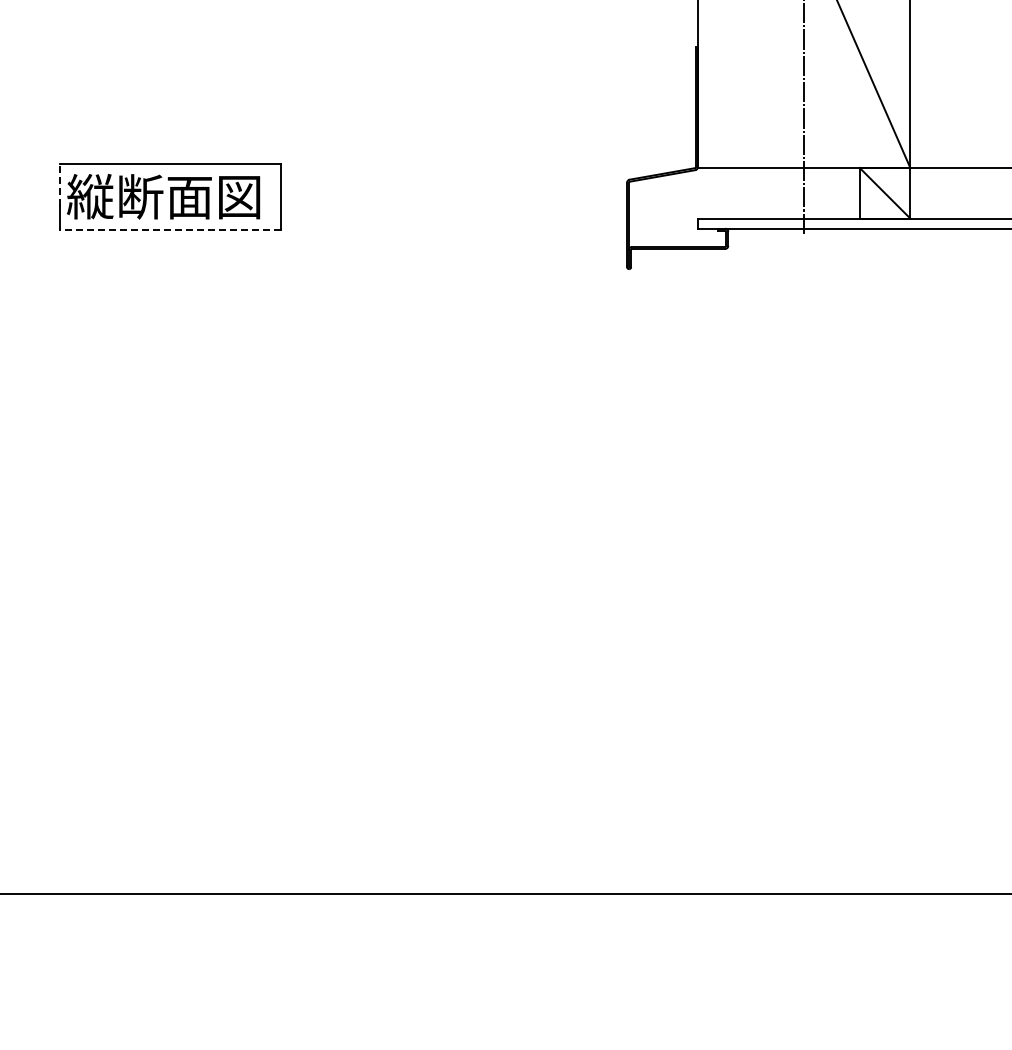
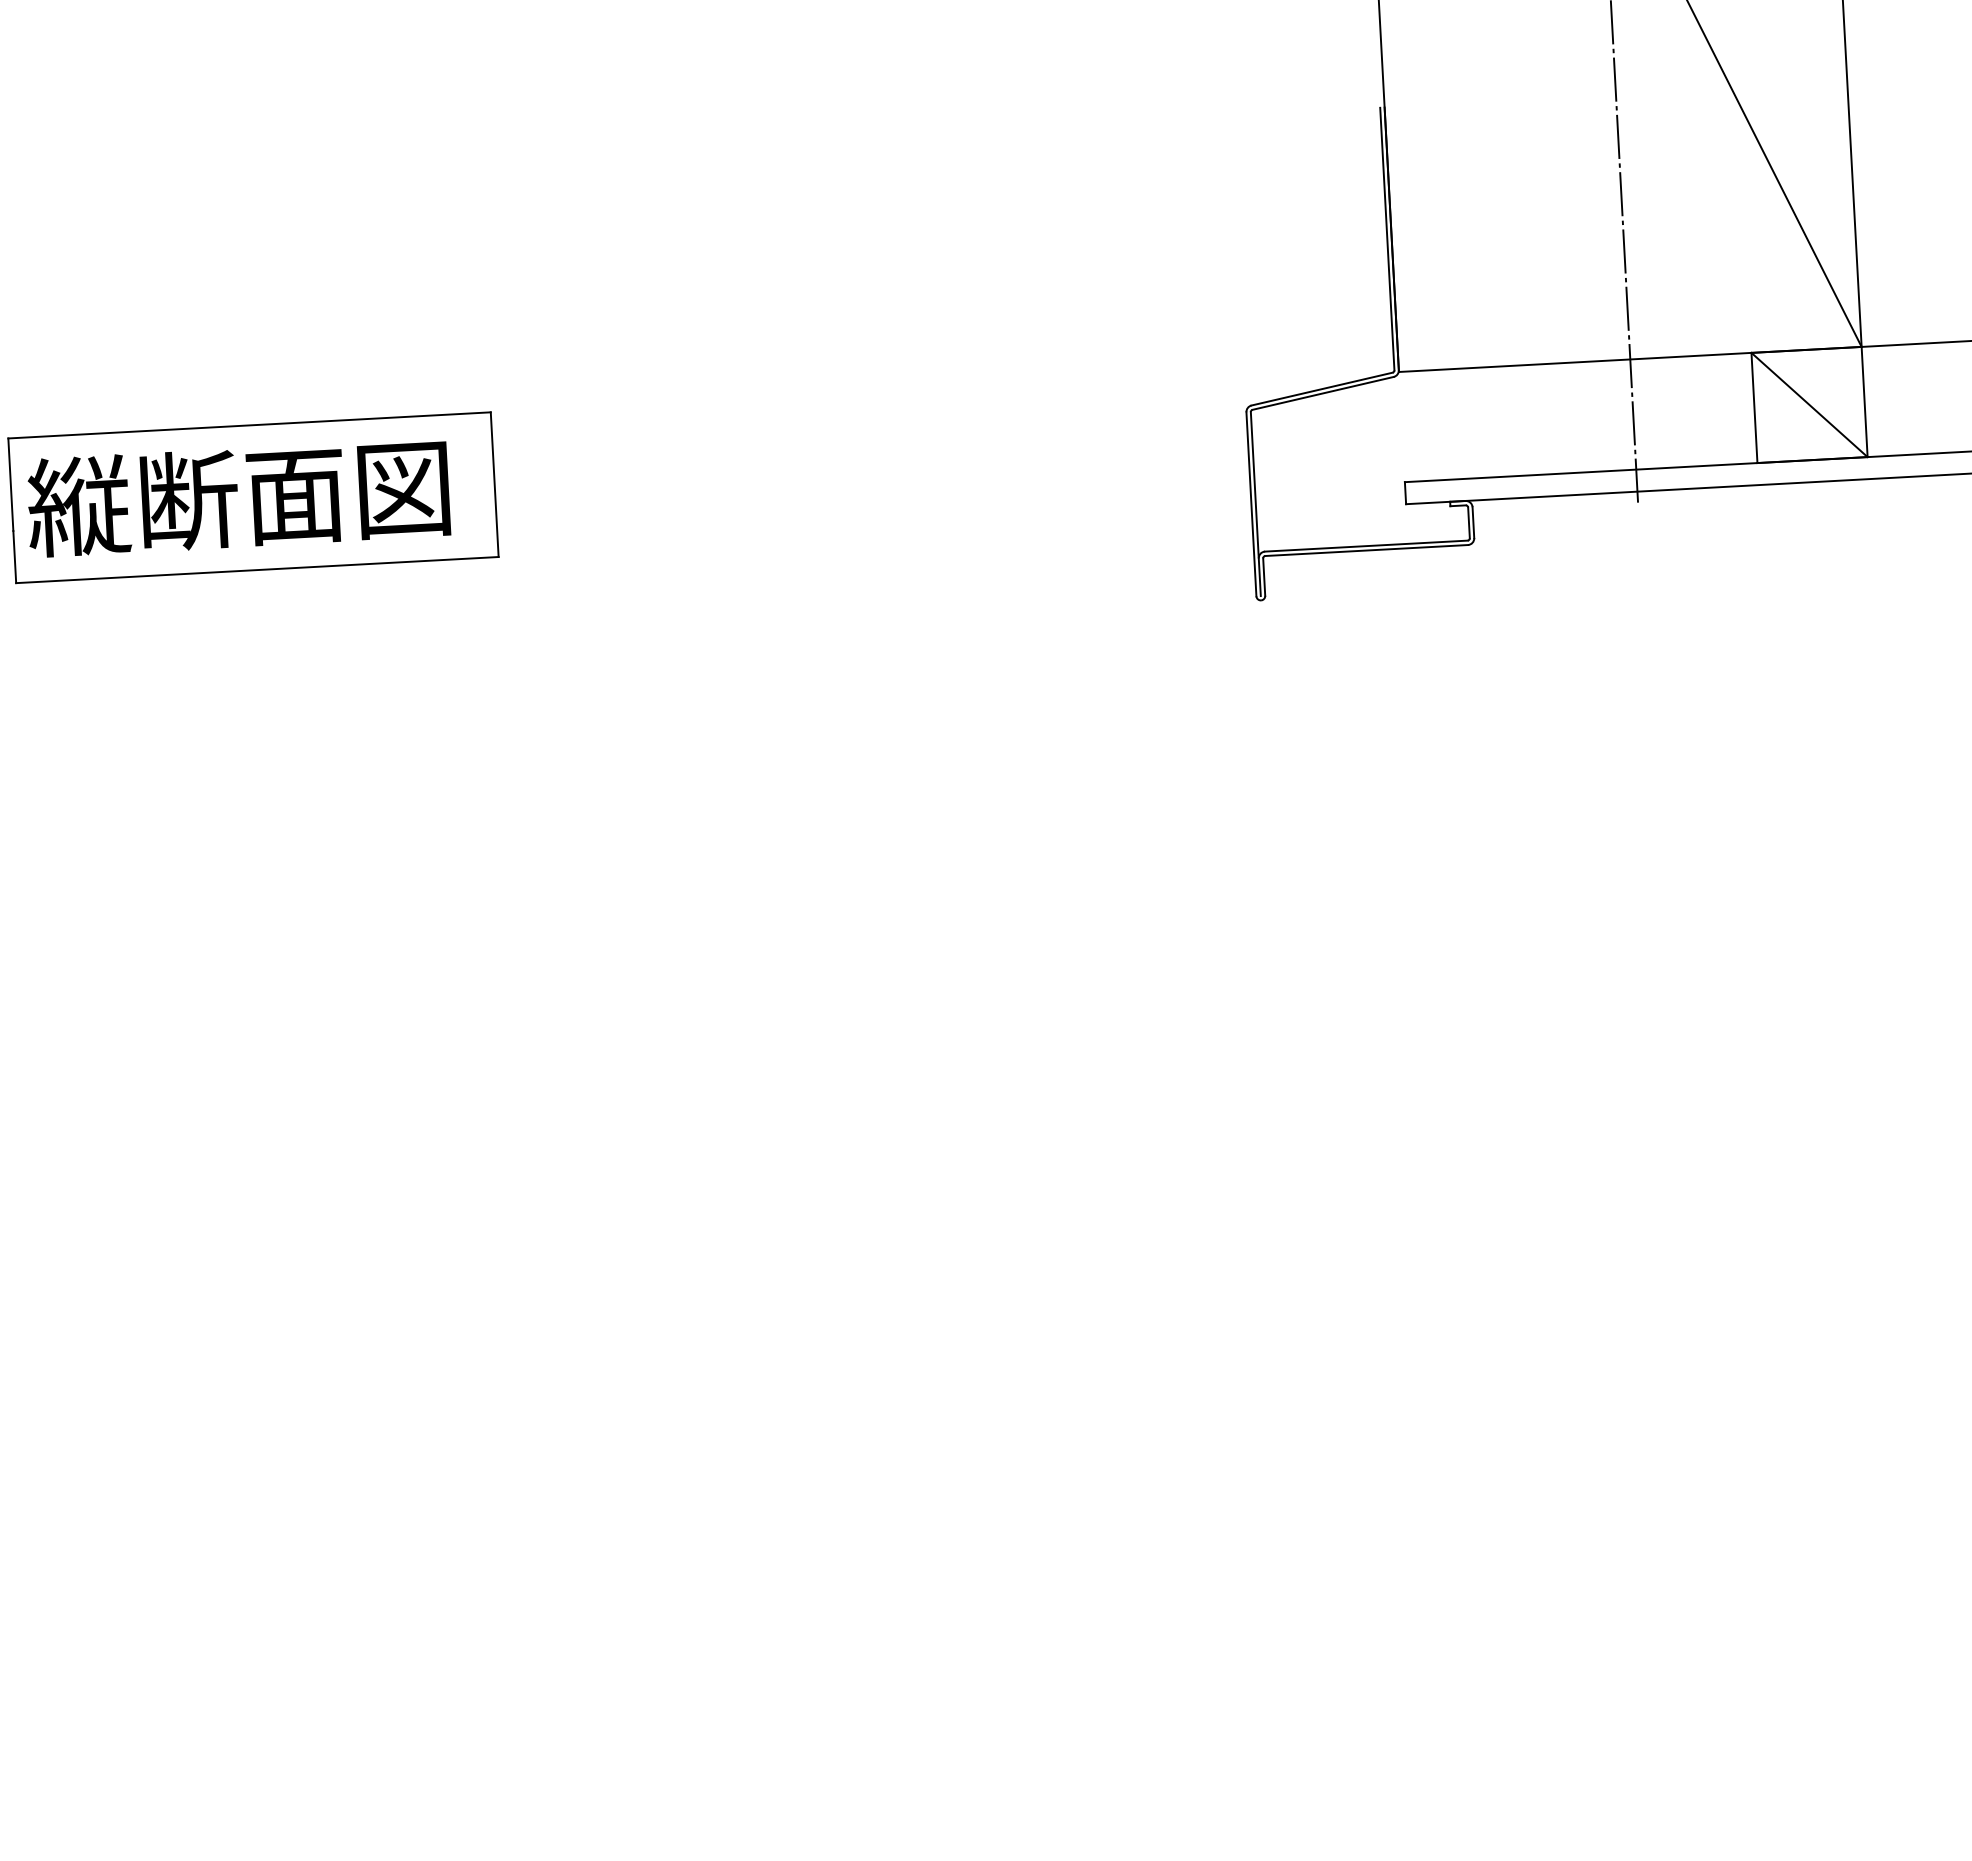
line: (59, 184) -> (10, 483), dashed -> solid
line: (170, 230) -> (257, 570), dashed -> solid

